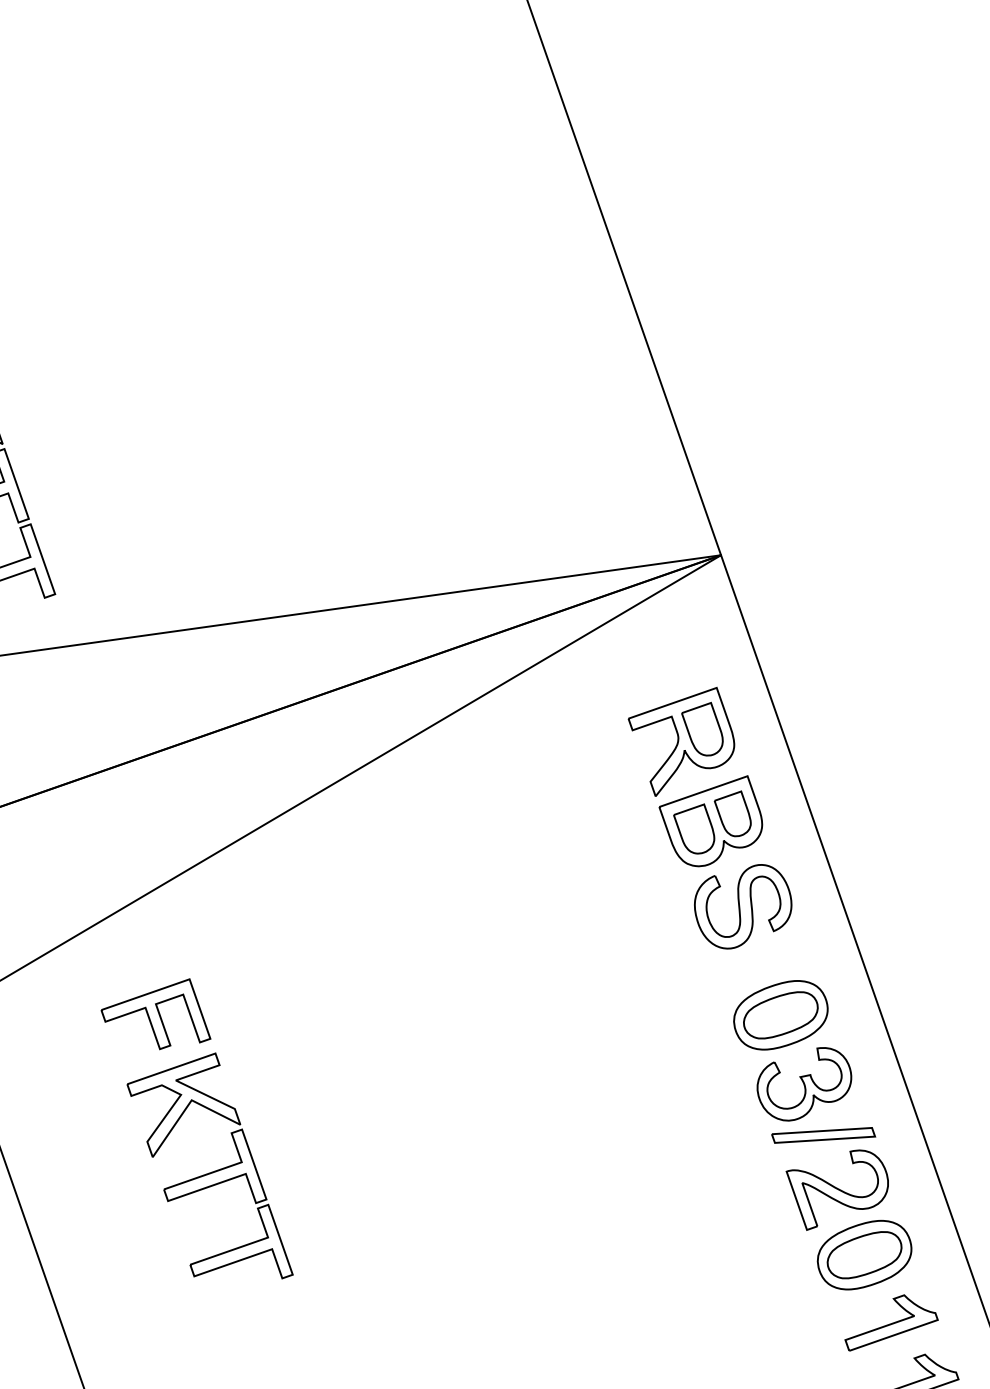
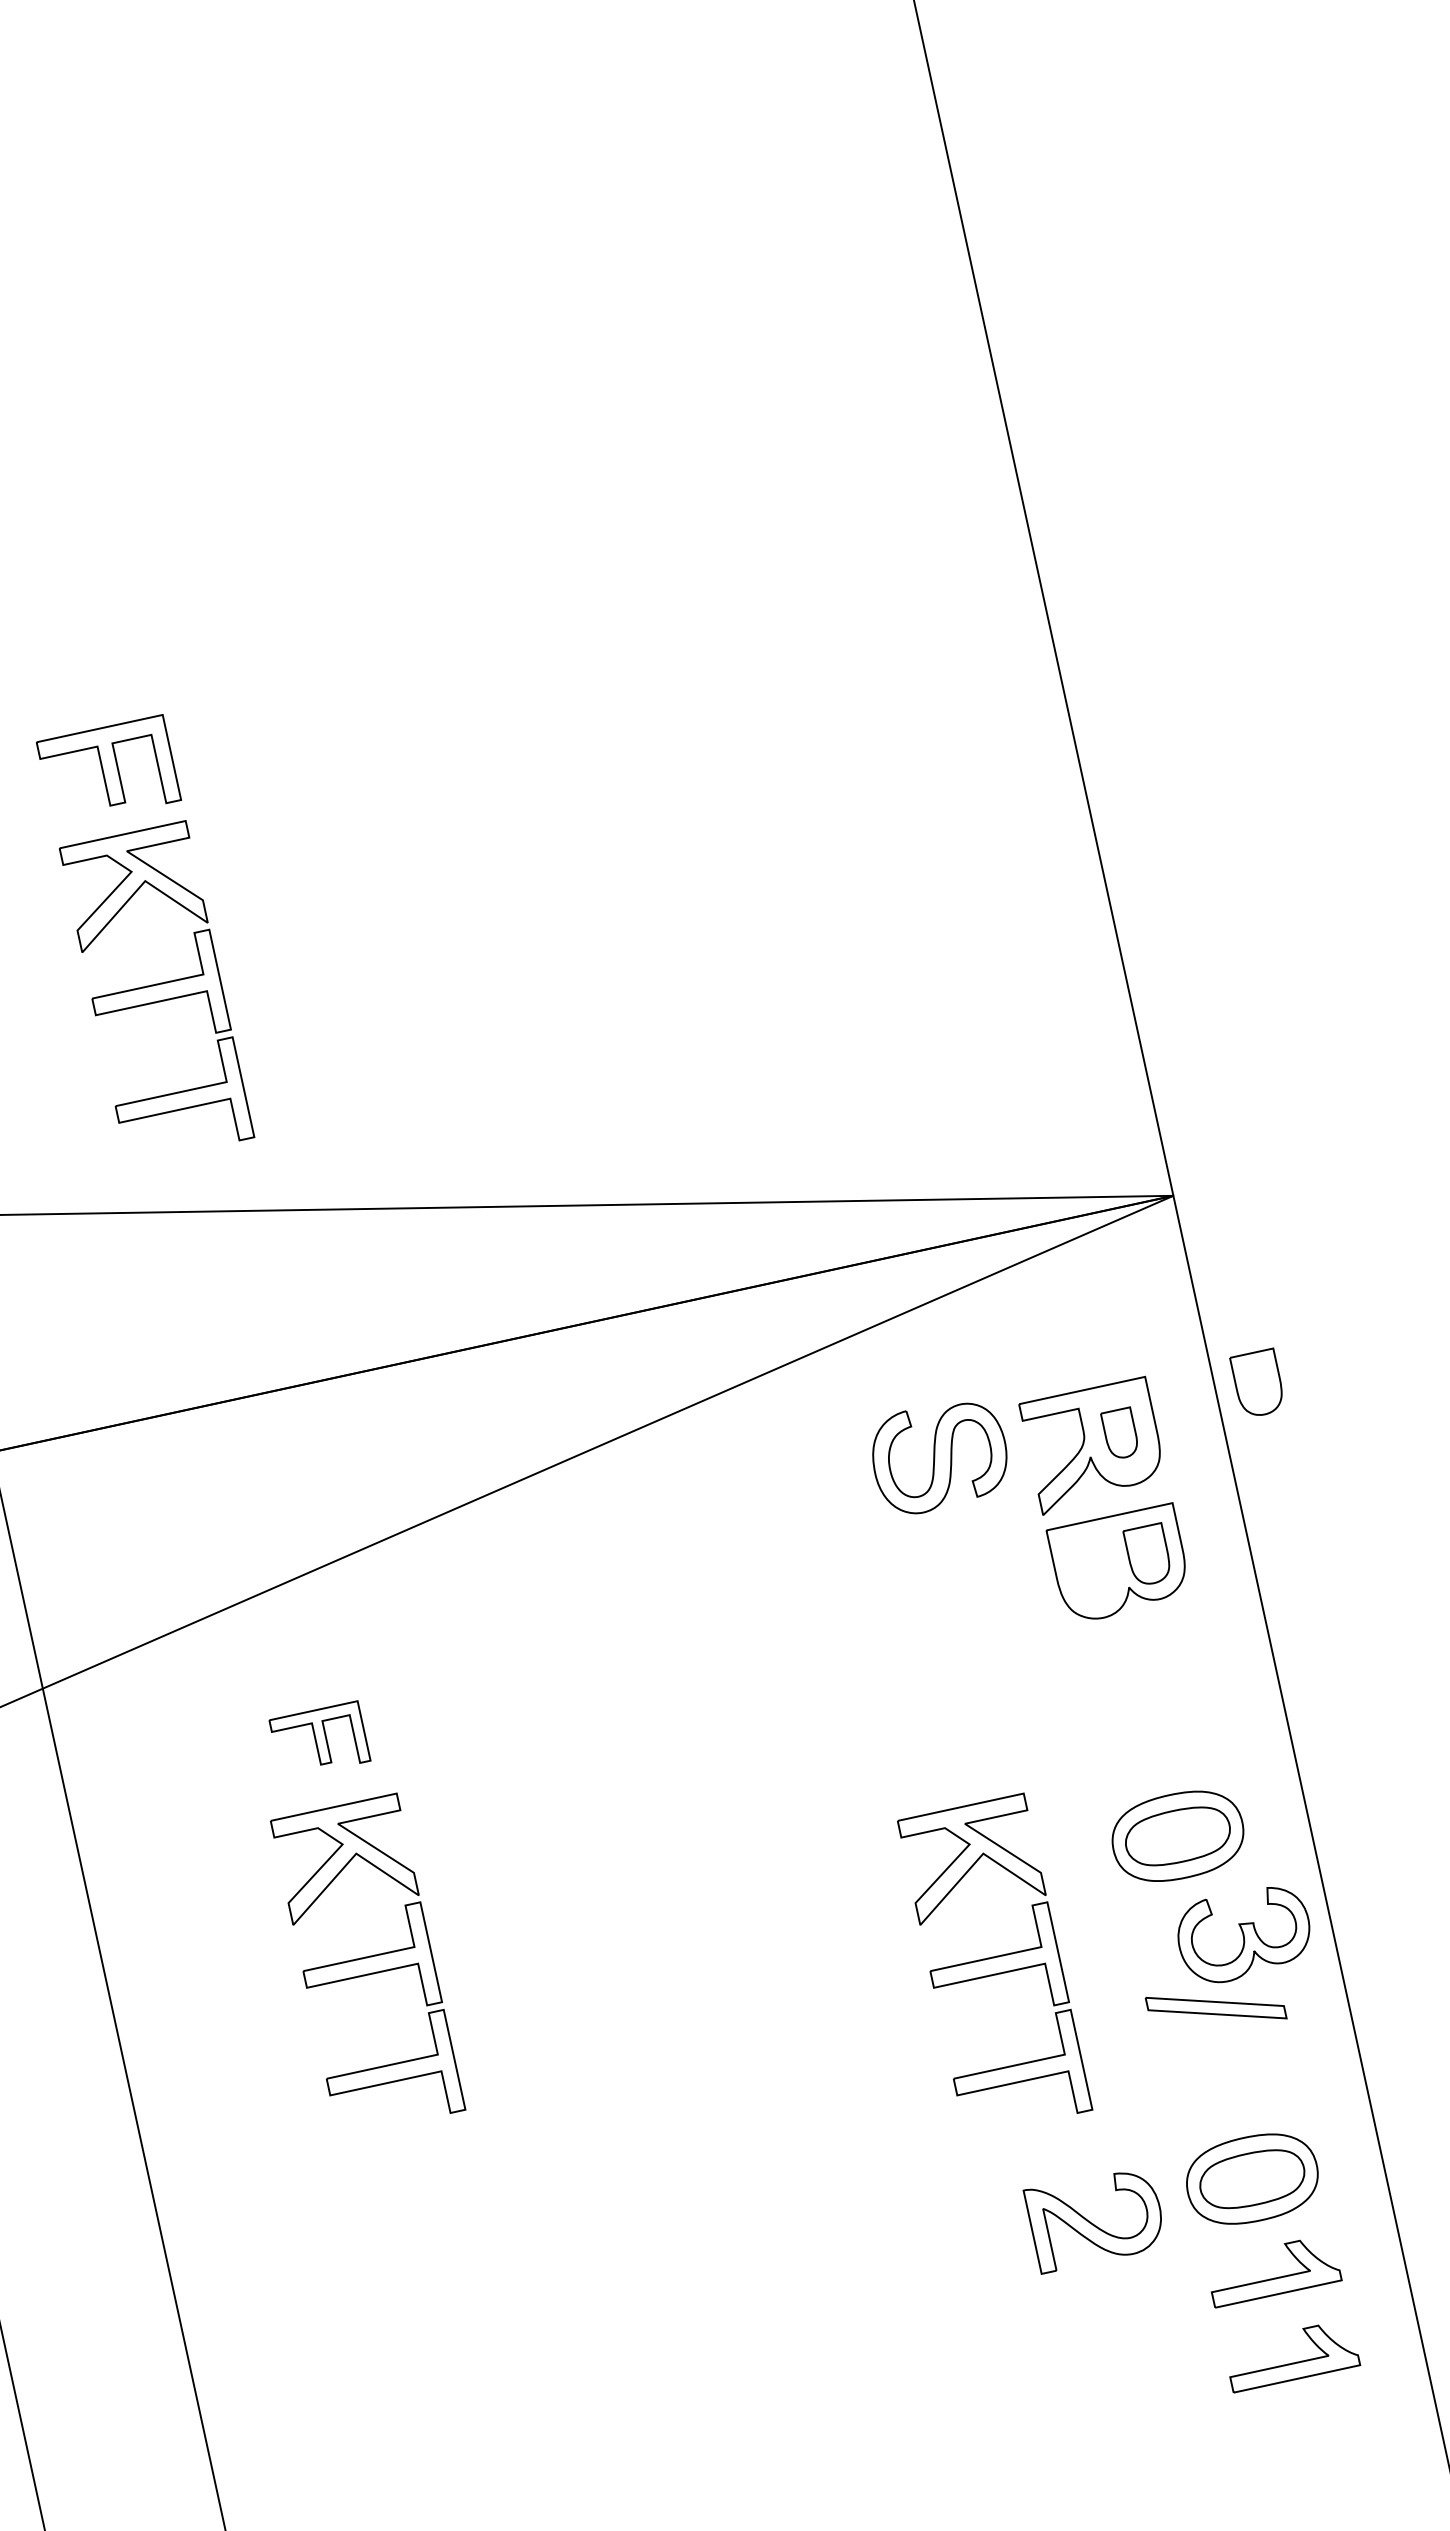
part: (702, 730) -> (1118, 1432), size x0.7
part: (694, 829) -> (1255, 1381), moved
part: (743, 906) -> (939, 1458), moved
part: (154, 1016) -> (319, 1732), size x0.7
part: (804, 1084) -> (1243, 1935), moved
part: (659, 1114) -> (995, 1952), added
part: (838, 1189) -> (1091, 2223), moved

